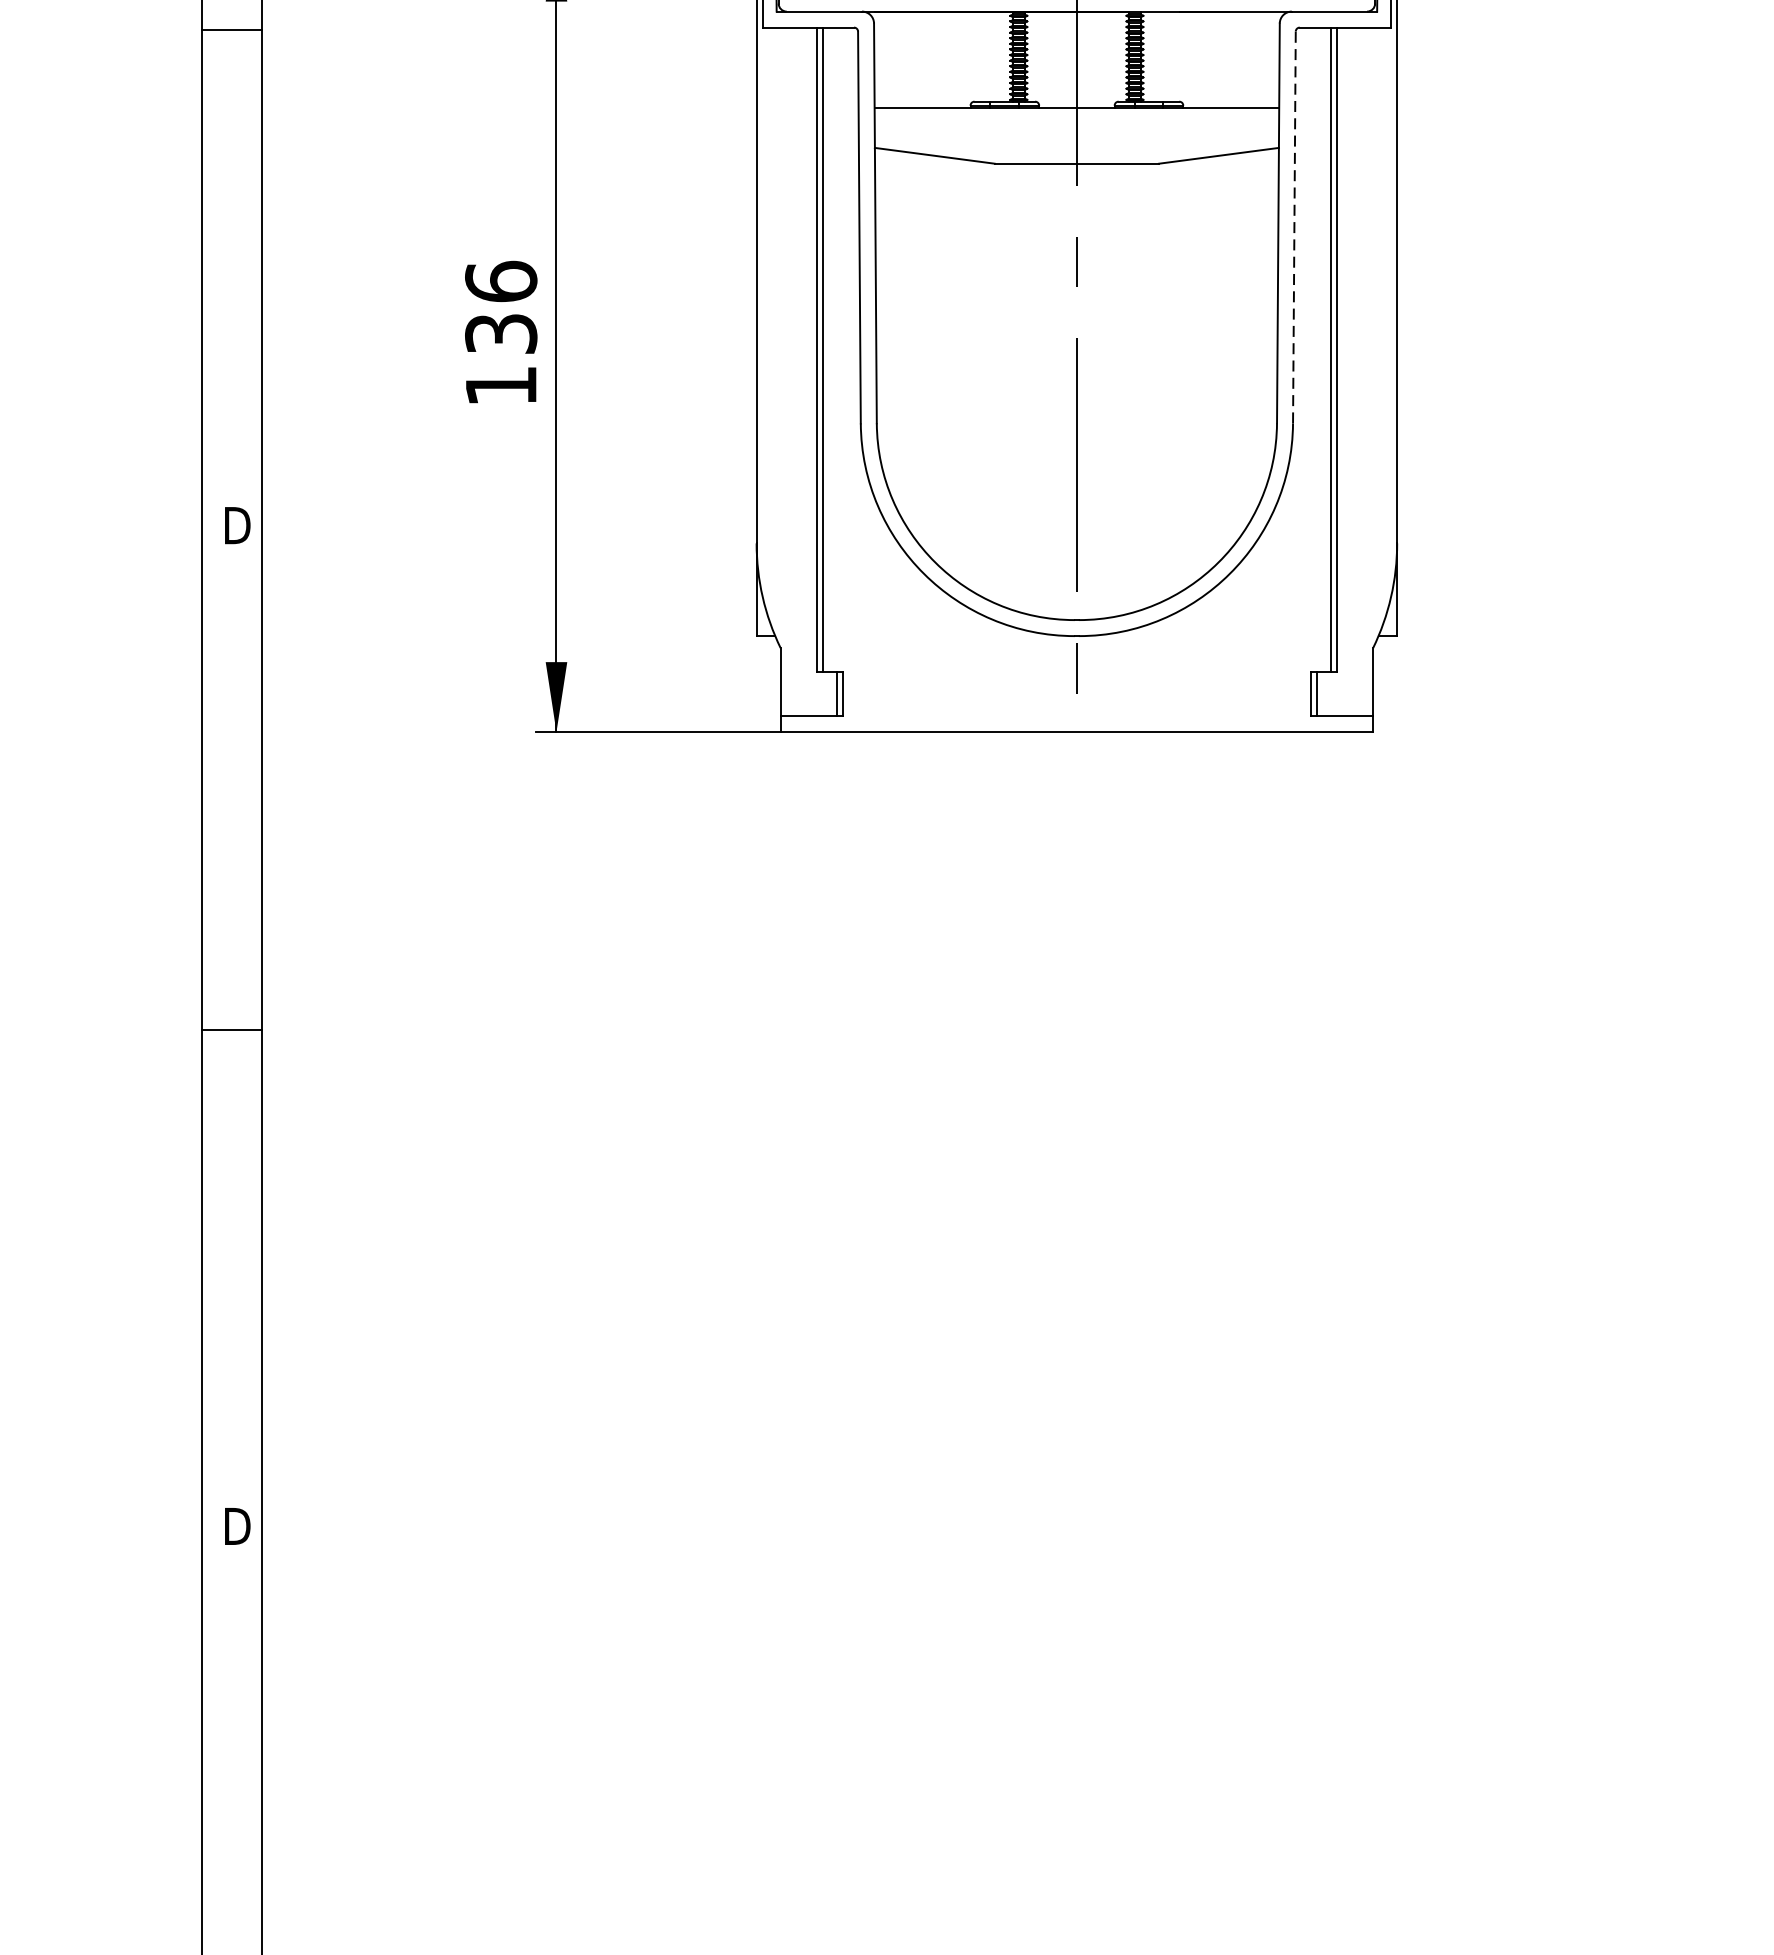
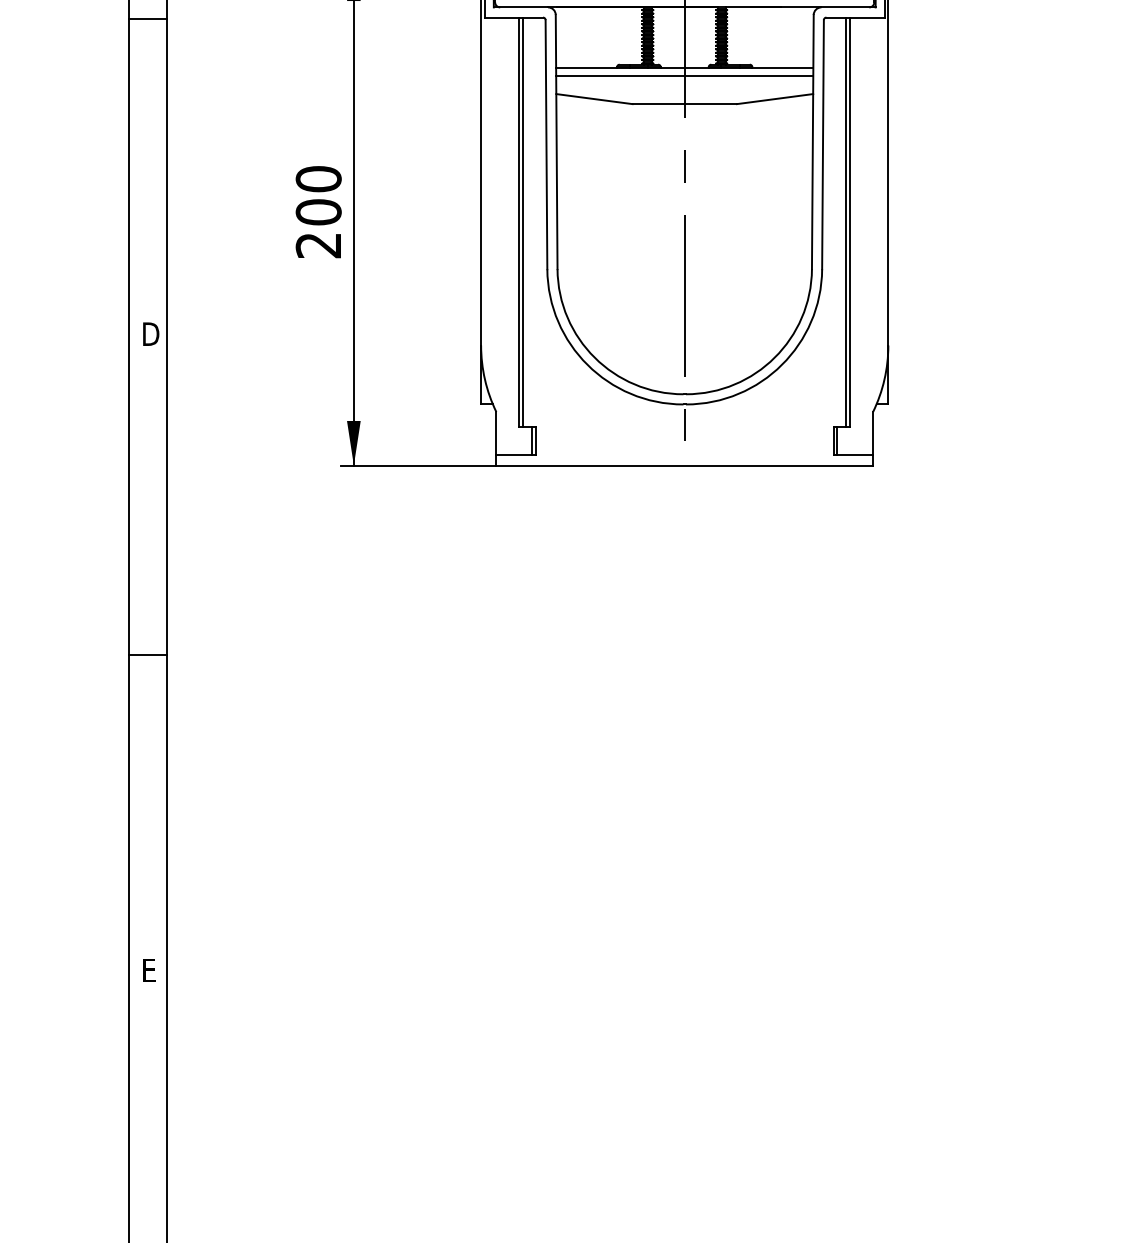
line: (1076, 120) -> (684, 76), added
line: (1295, 227) -> (823, 144), dashed -> solid
text: (500, 332) -> (318, 211), 136 -> 200
text: (238, 1526) -> (151, 970), D -> E

